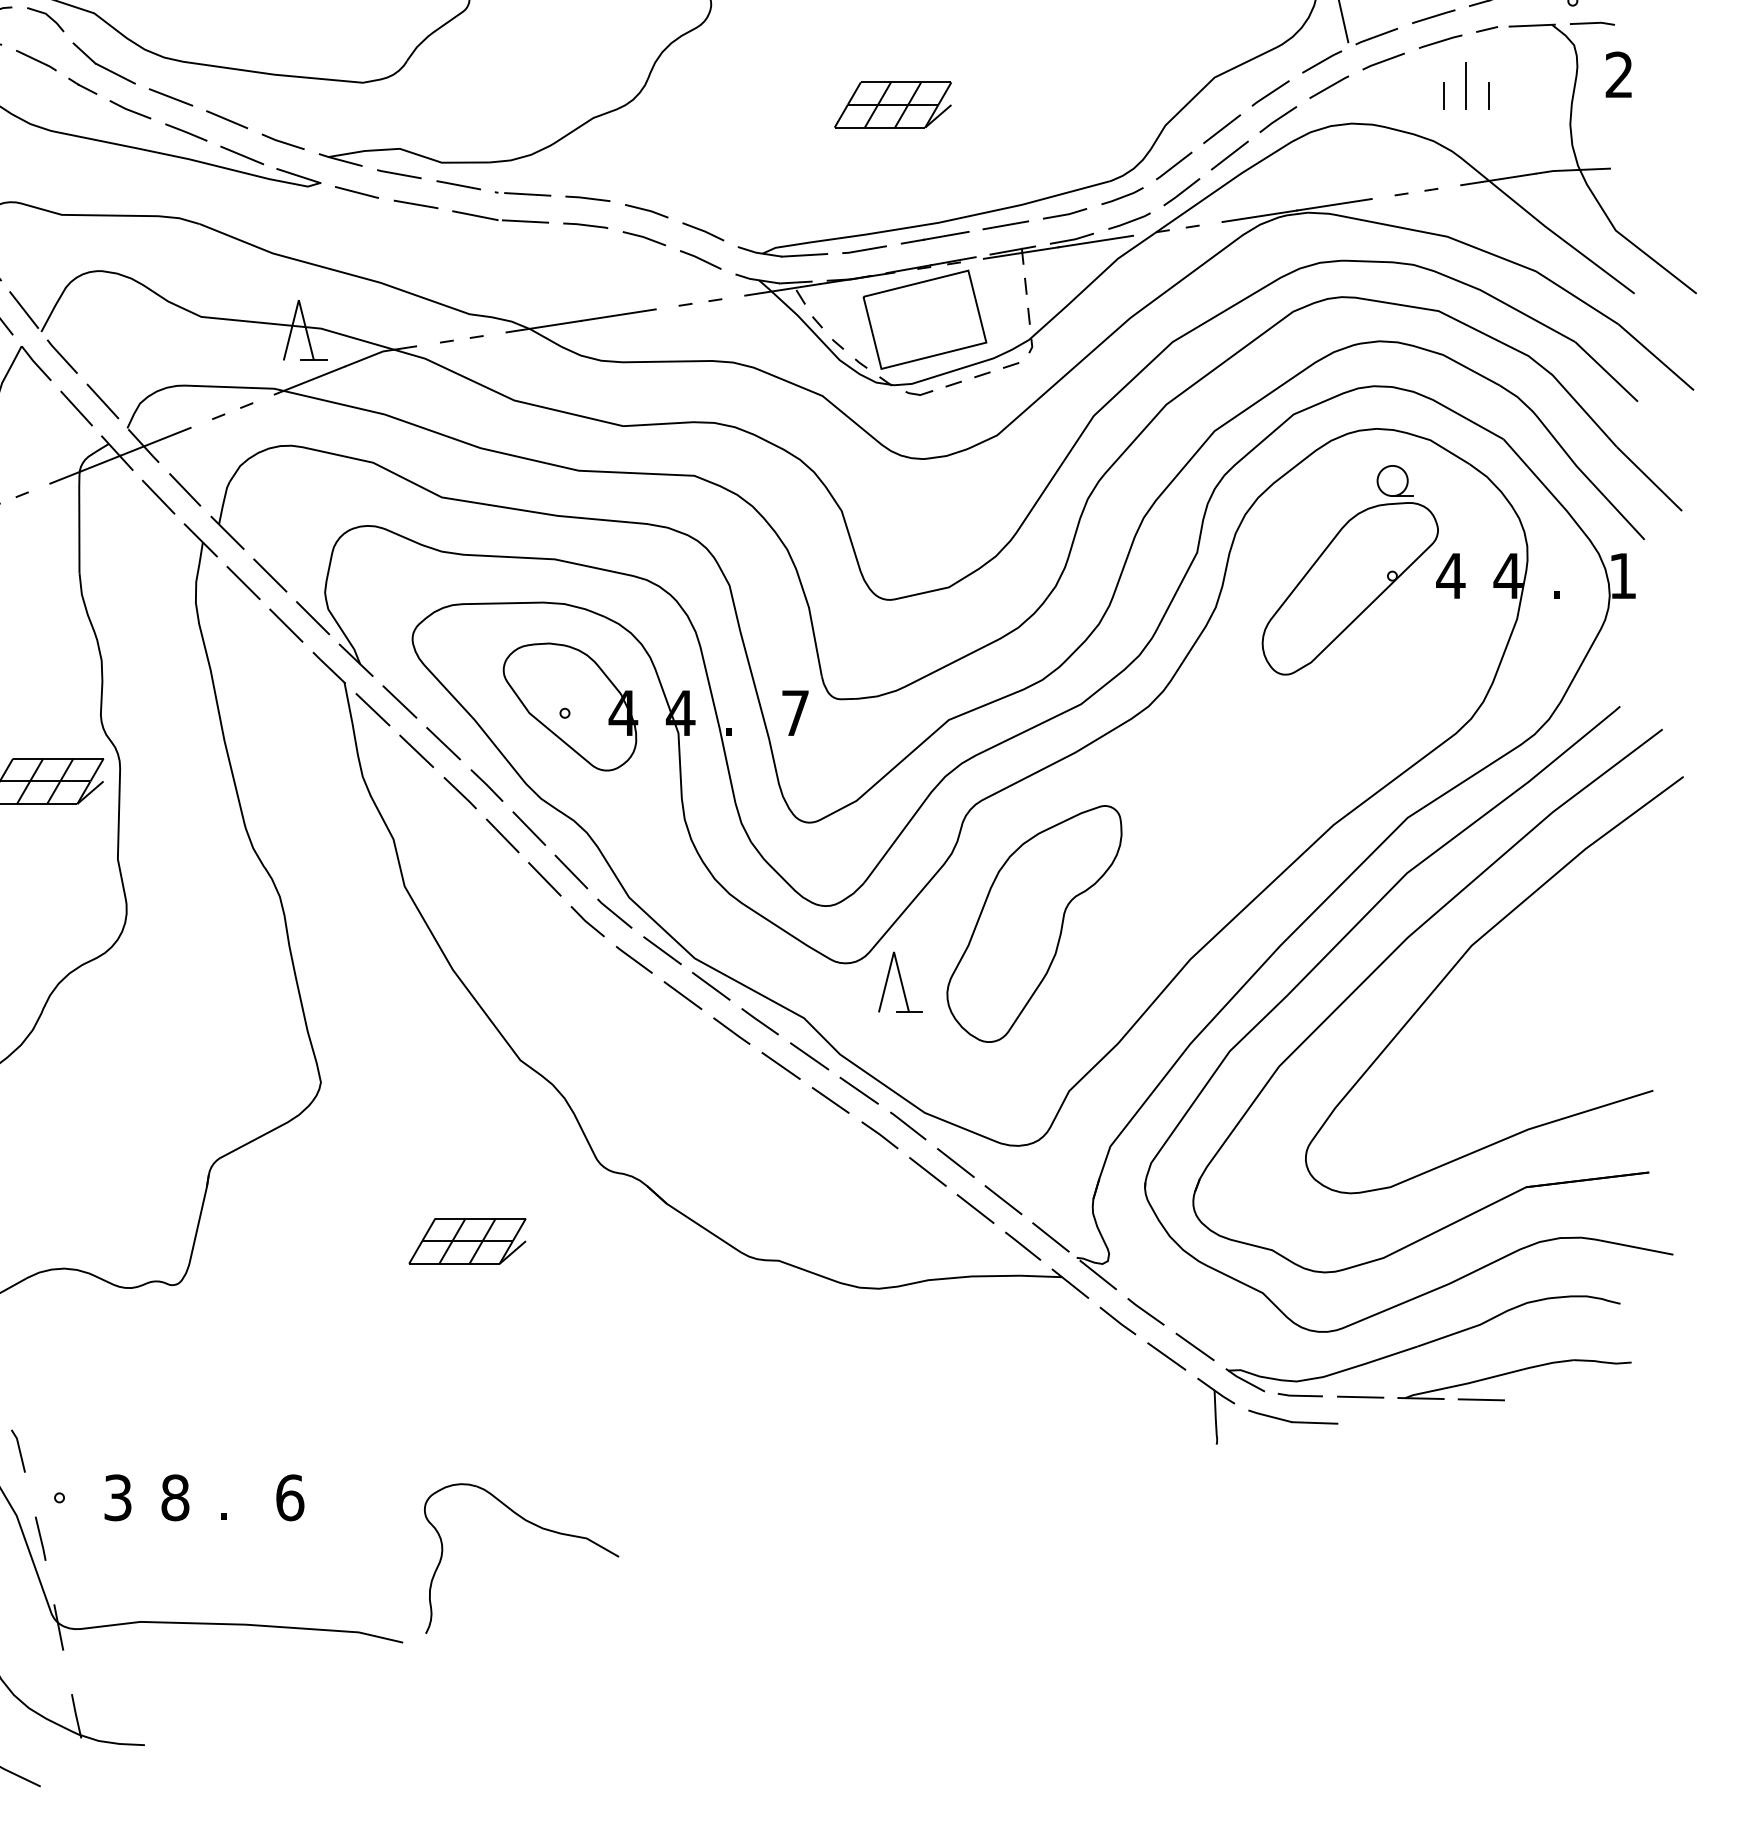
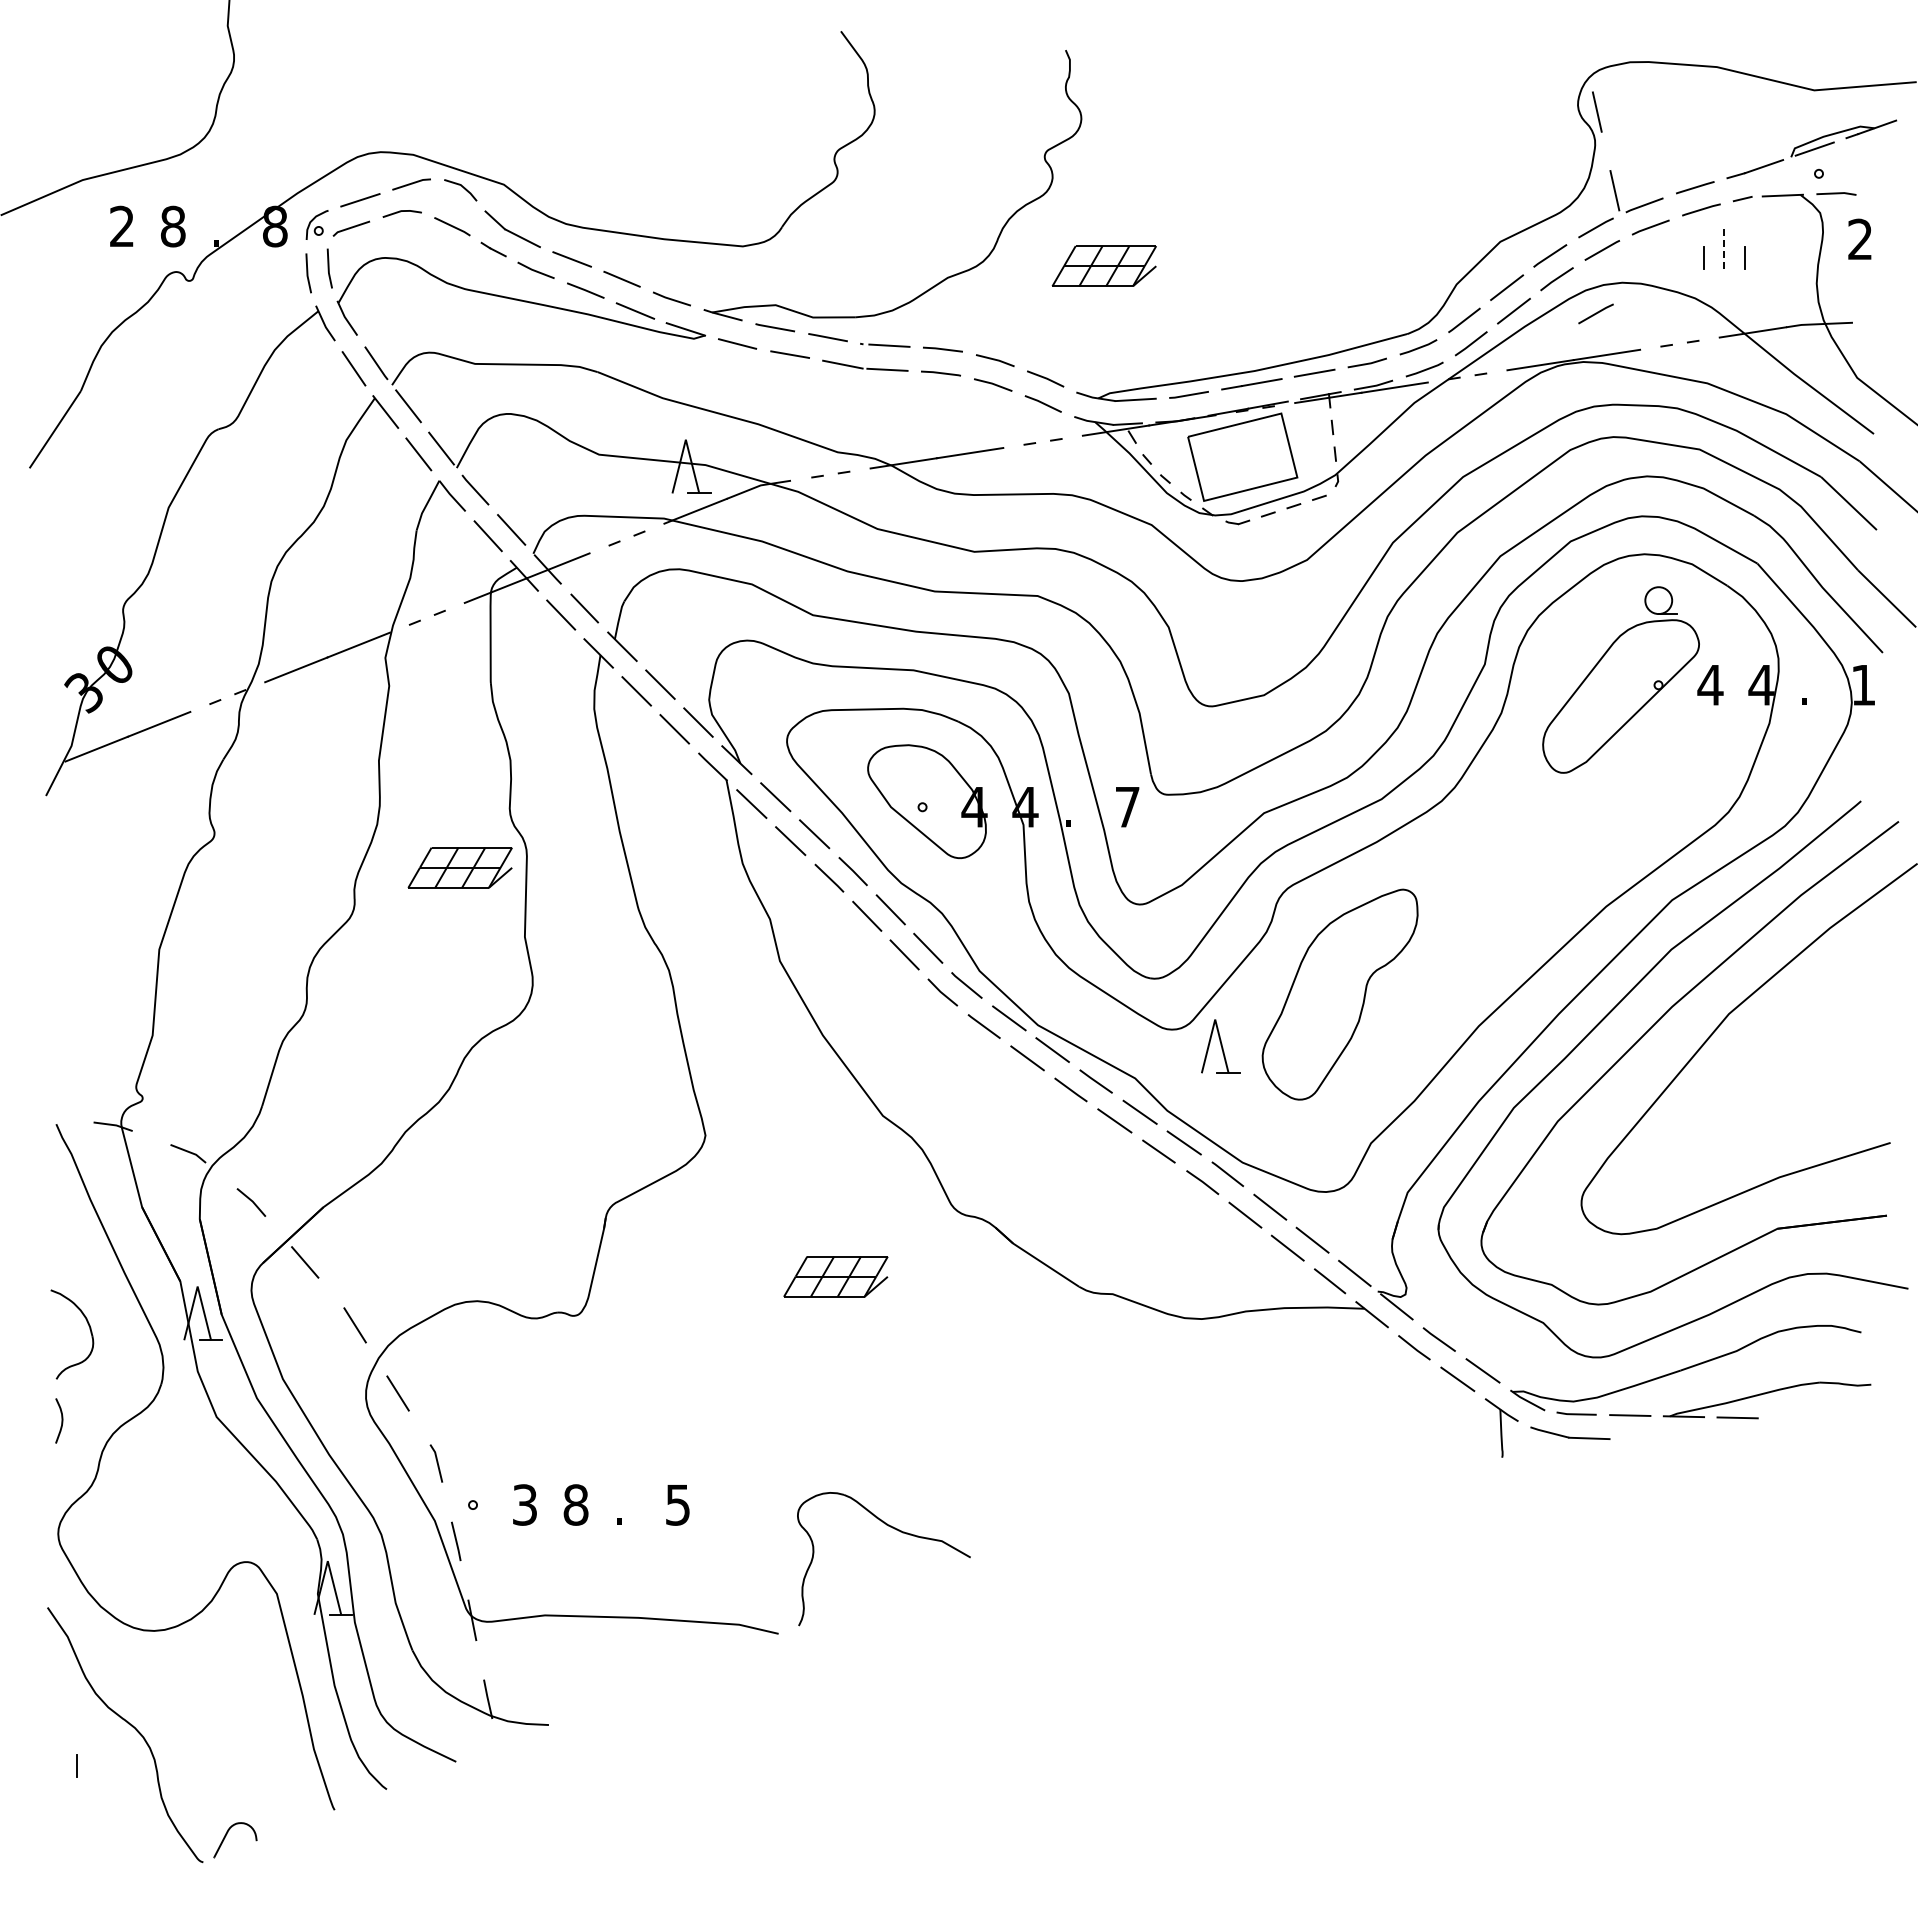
line: (1466, 85) -> (1724, 248), solid -> dashed
part: (892, 104) -> (1103, 265), moved
line: (1321, 158) -> (1595, 313), added
text: (289, 1497) -> (677, 1504), 6 -> 5

